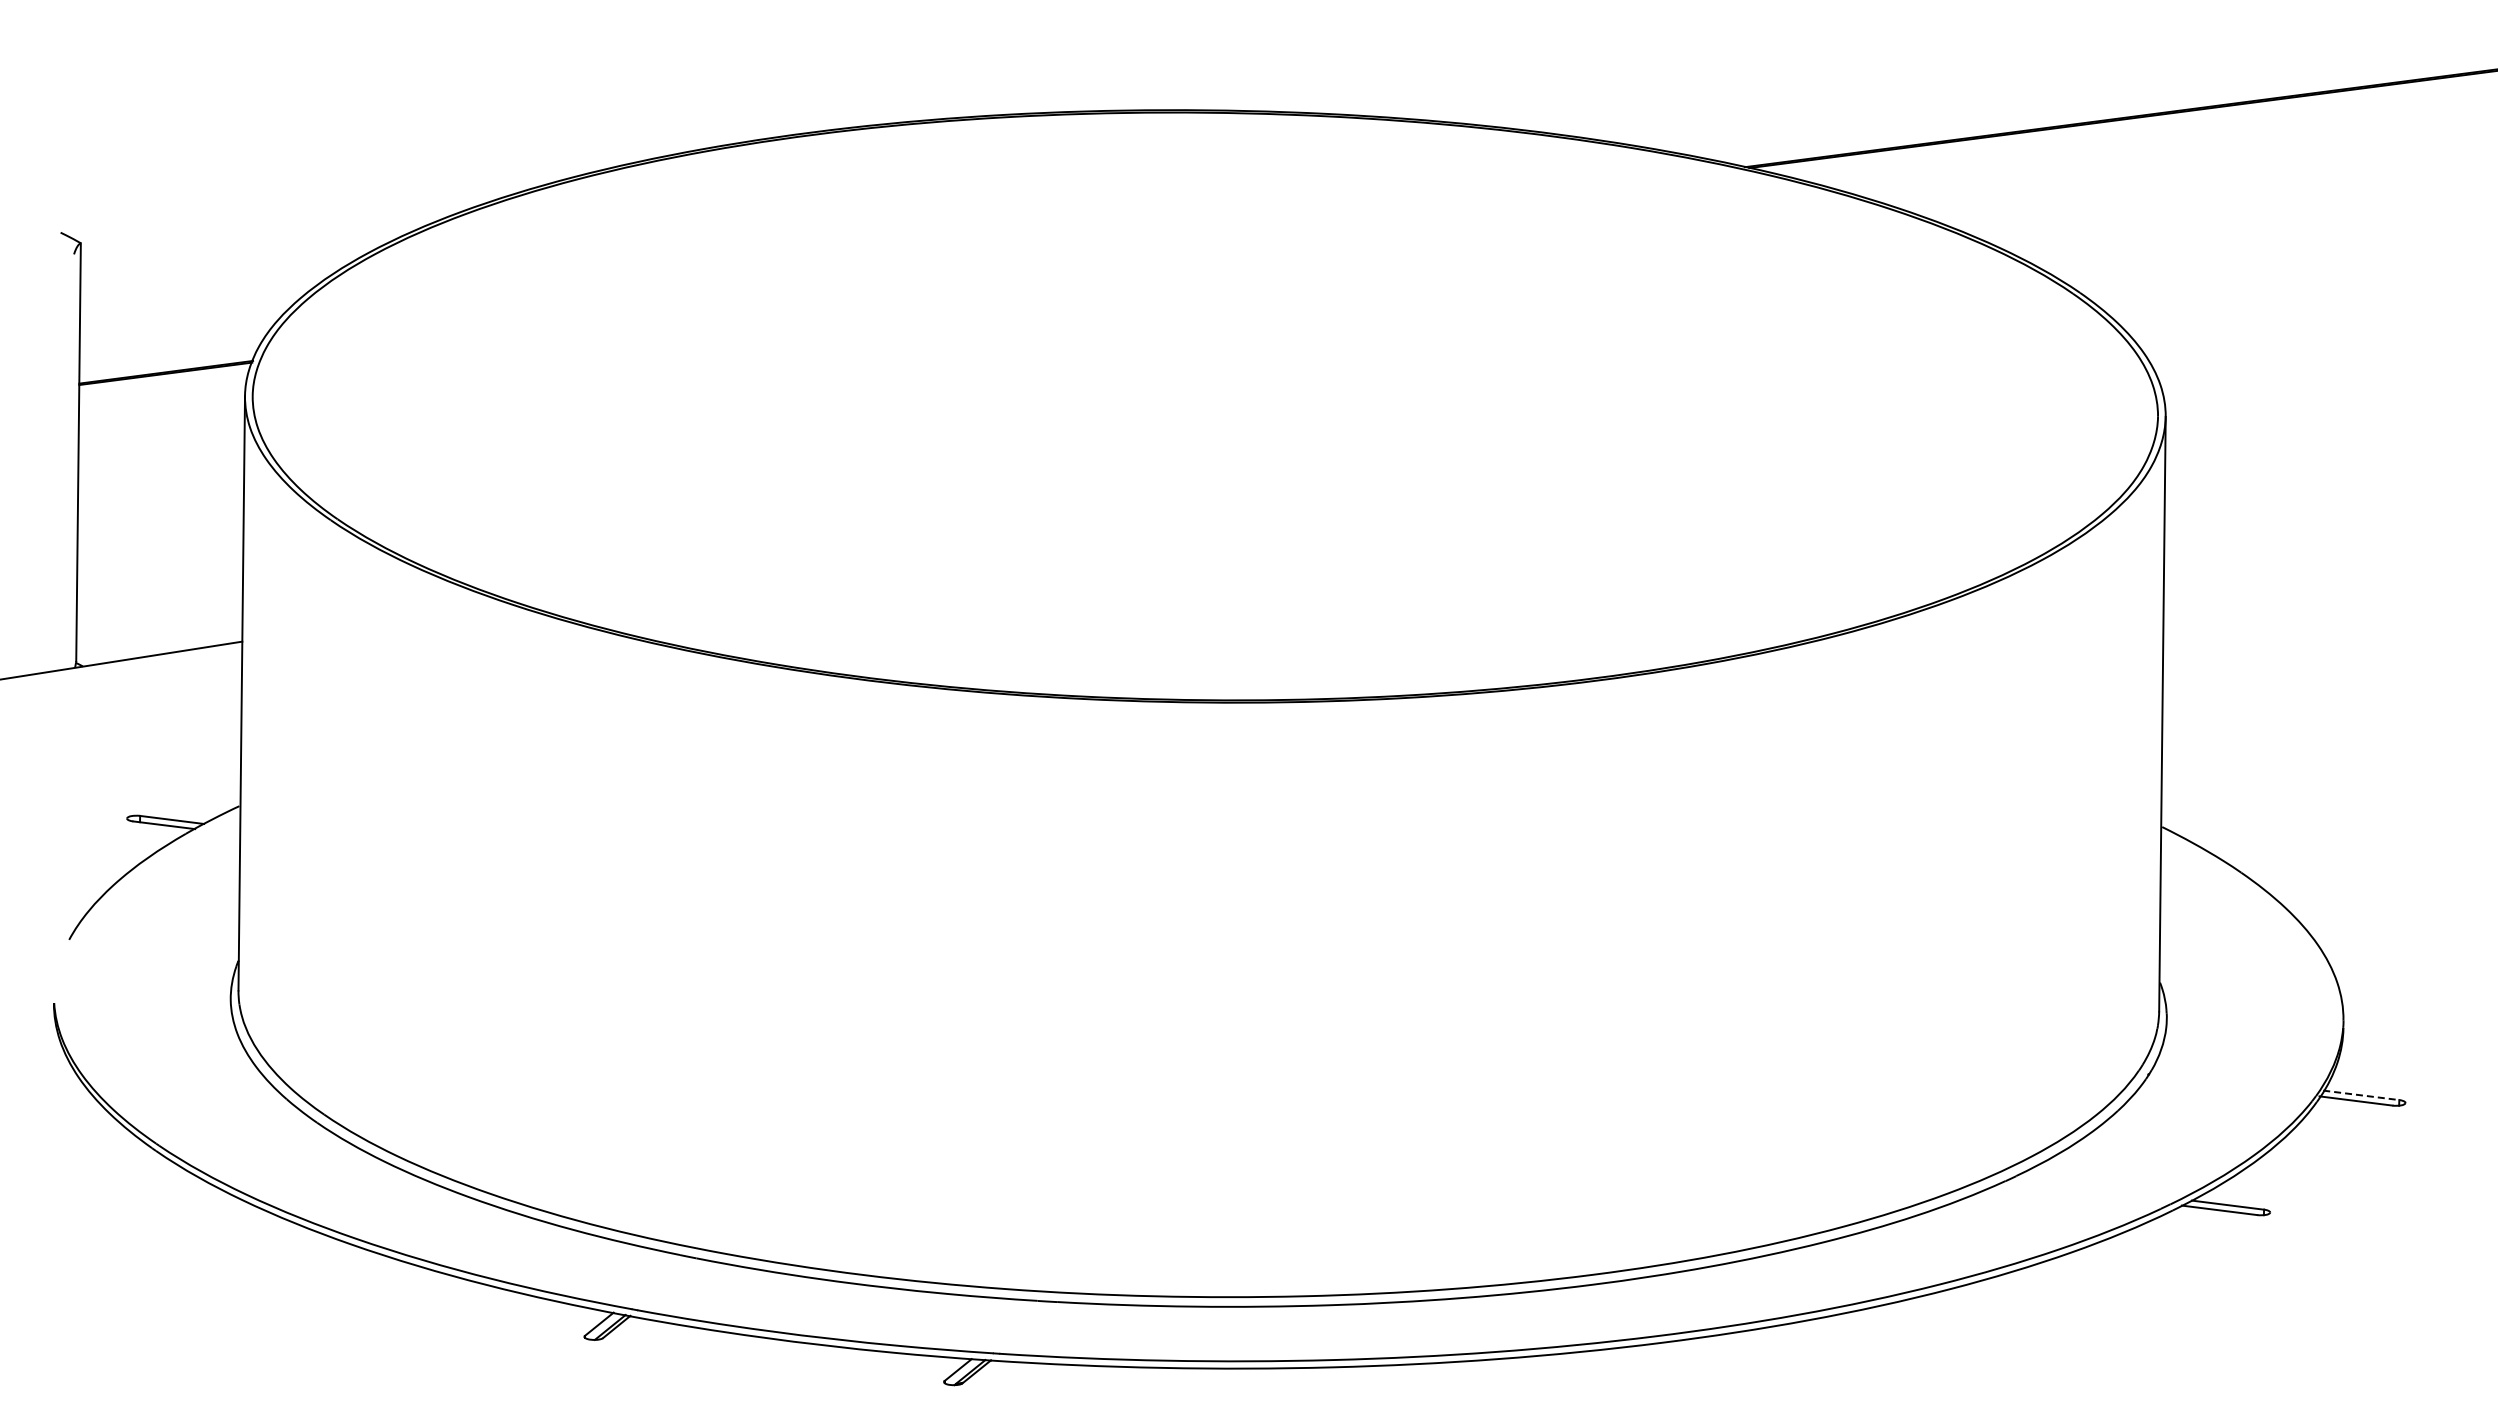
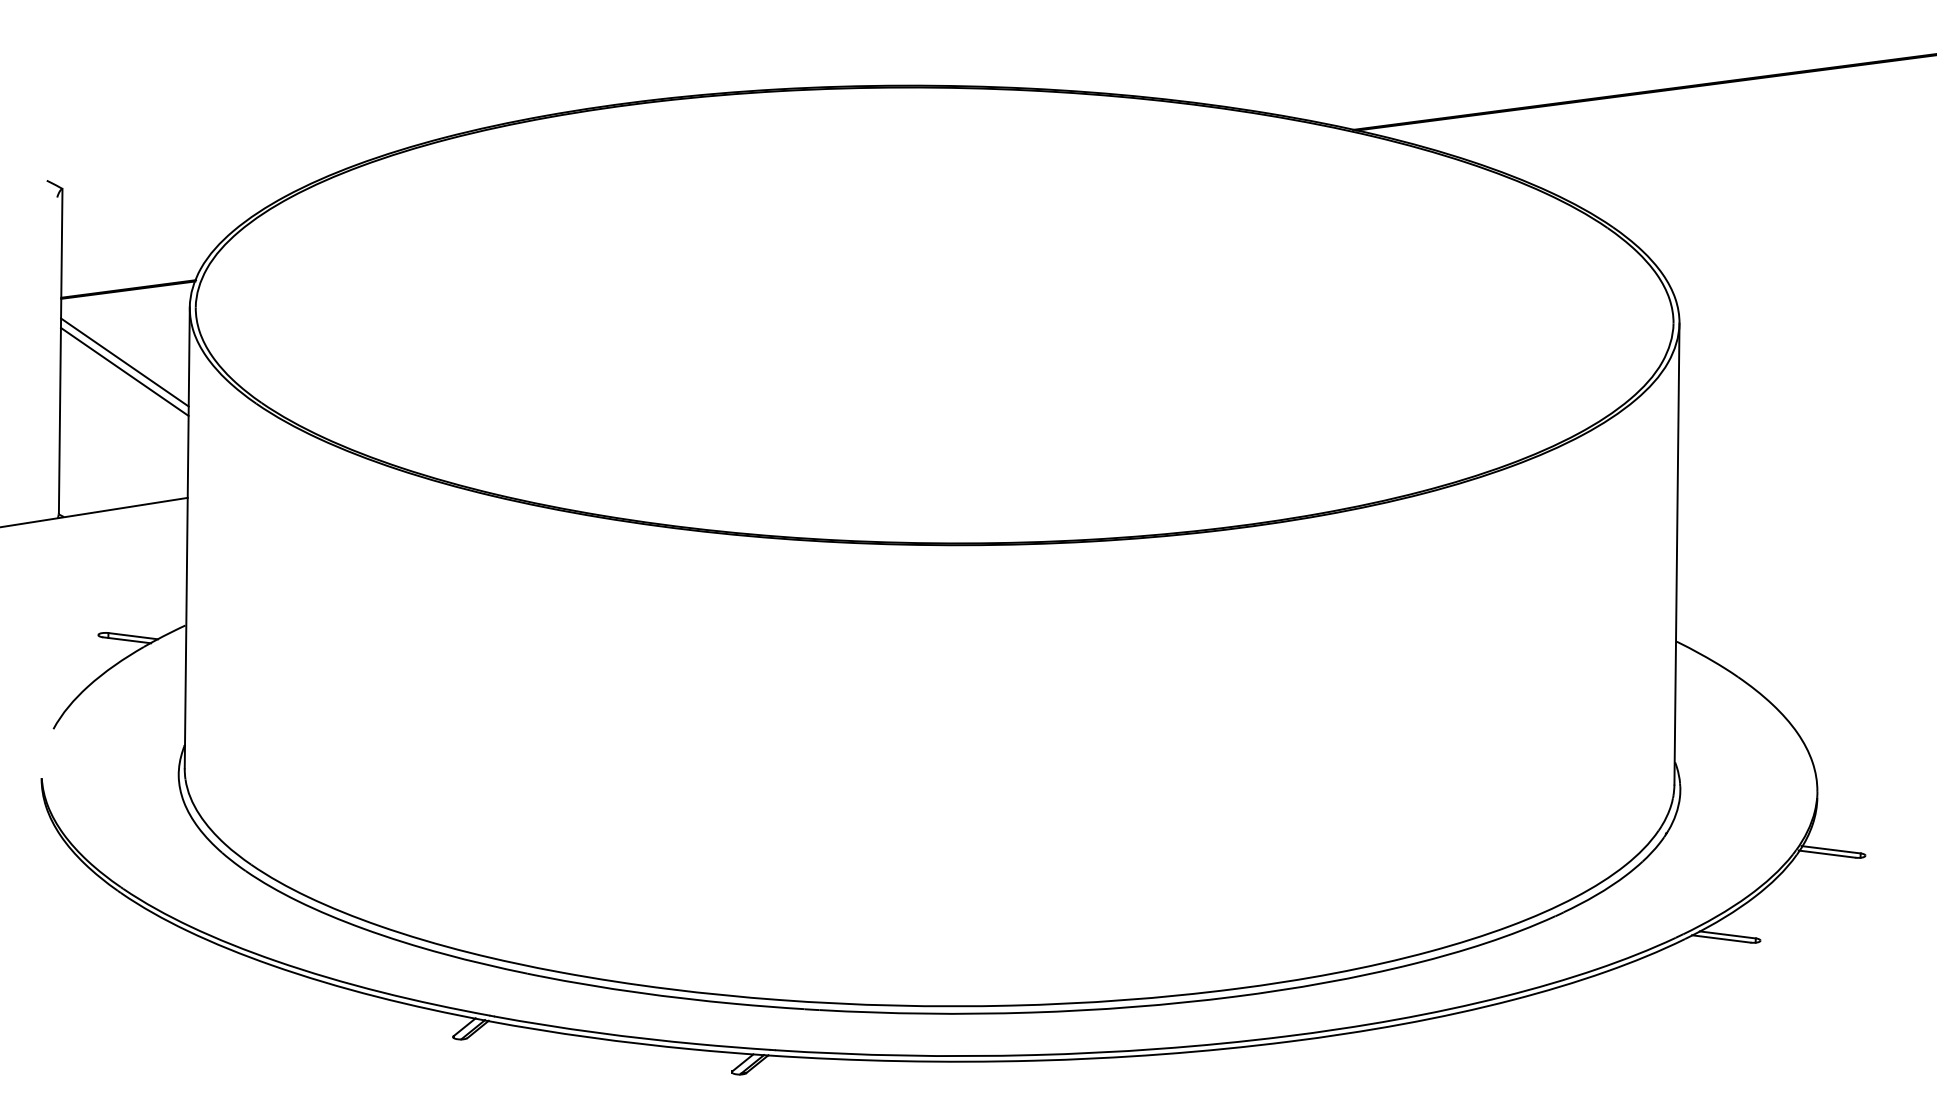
line: (161, 466) -> (125, 362), added
line: (160, 479) -> (124, 372), added
line: (2361, 1095) -> (1831, 849), dashed -> solid

